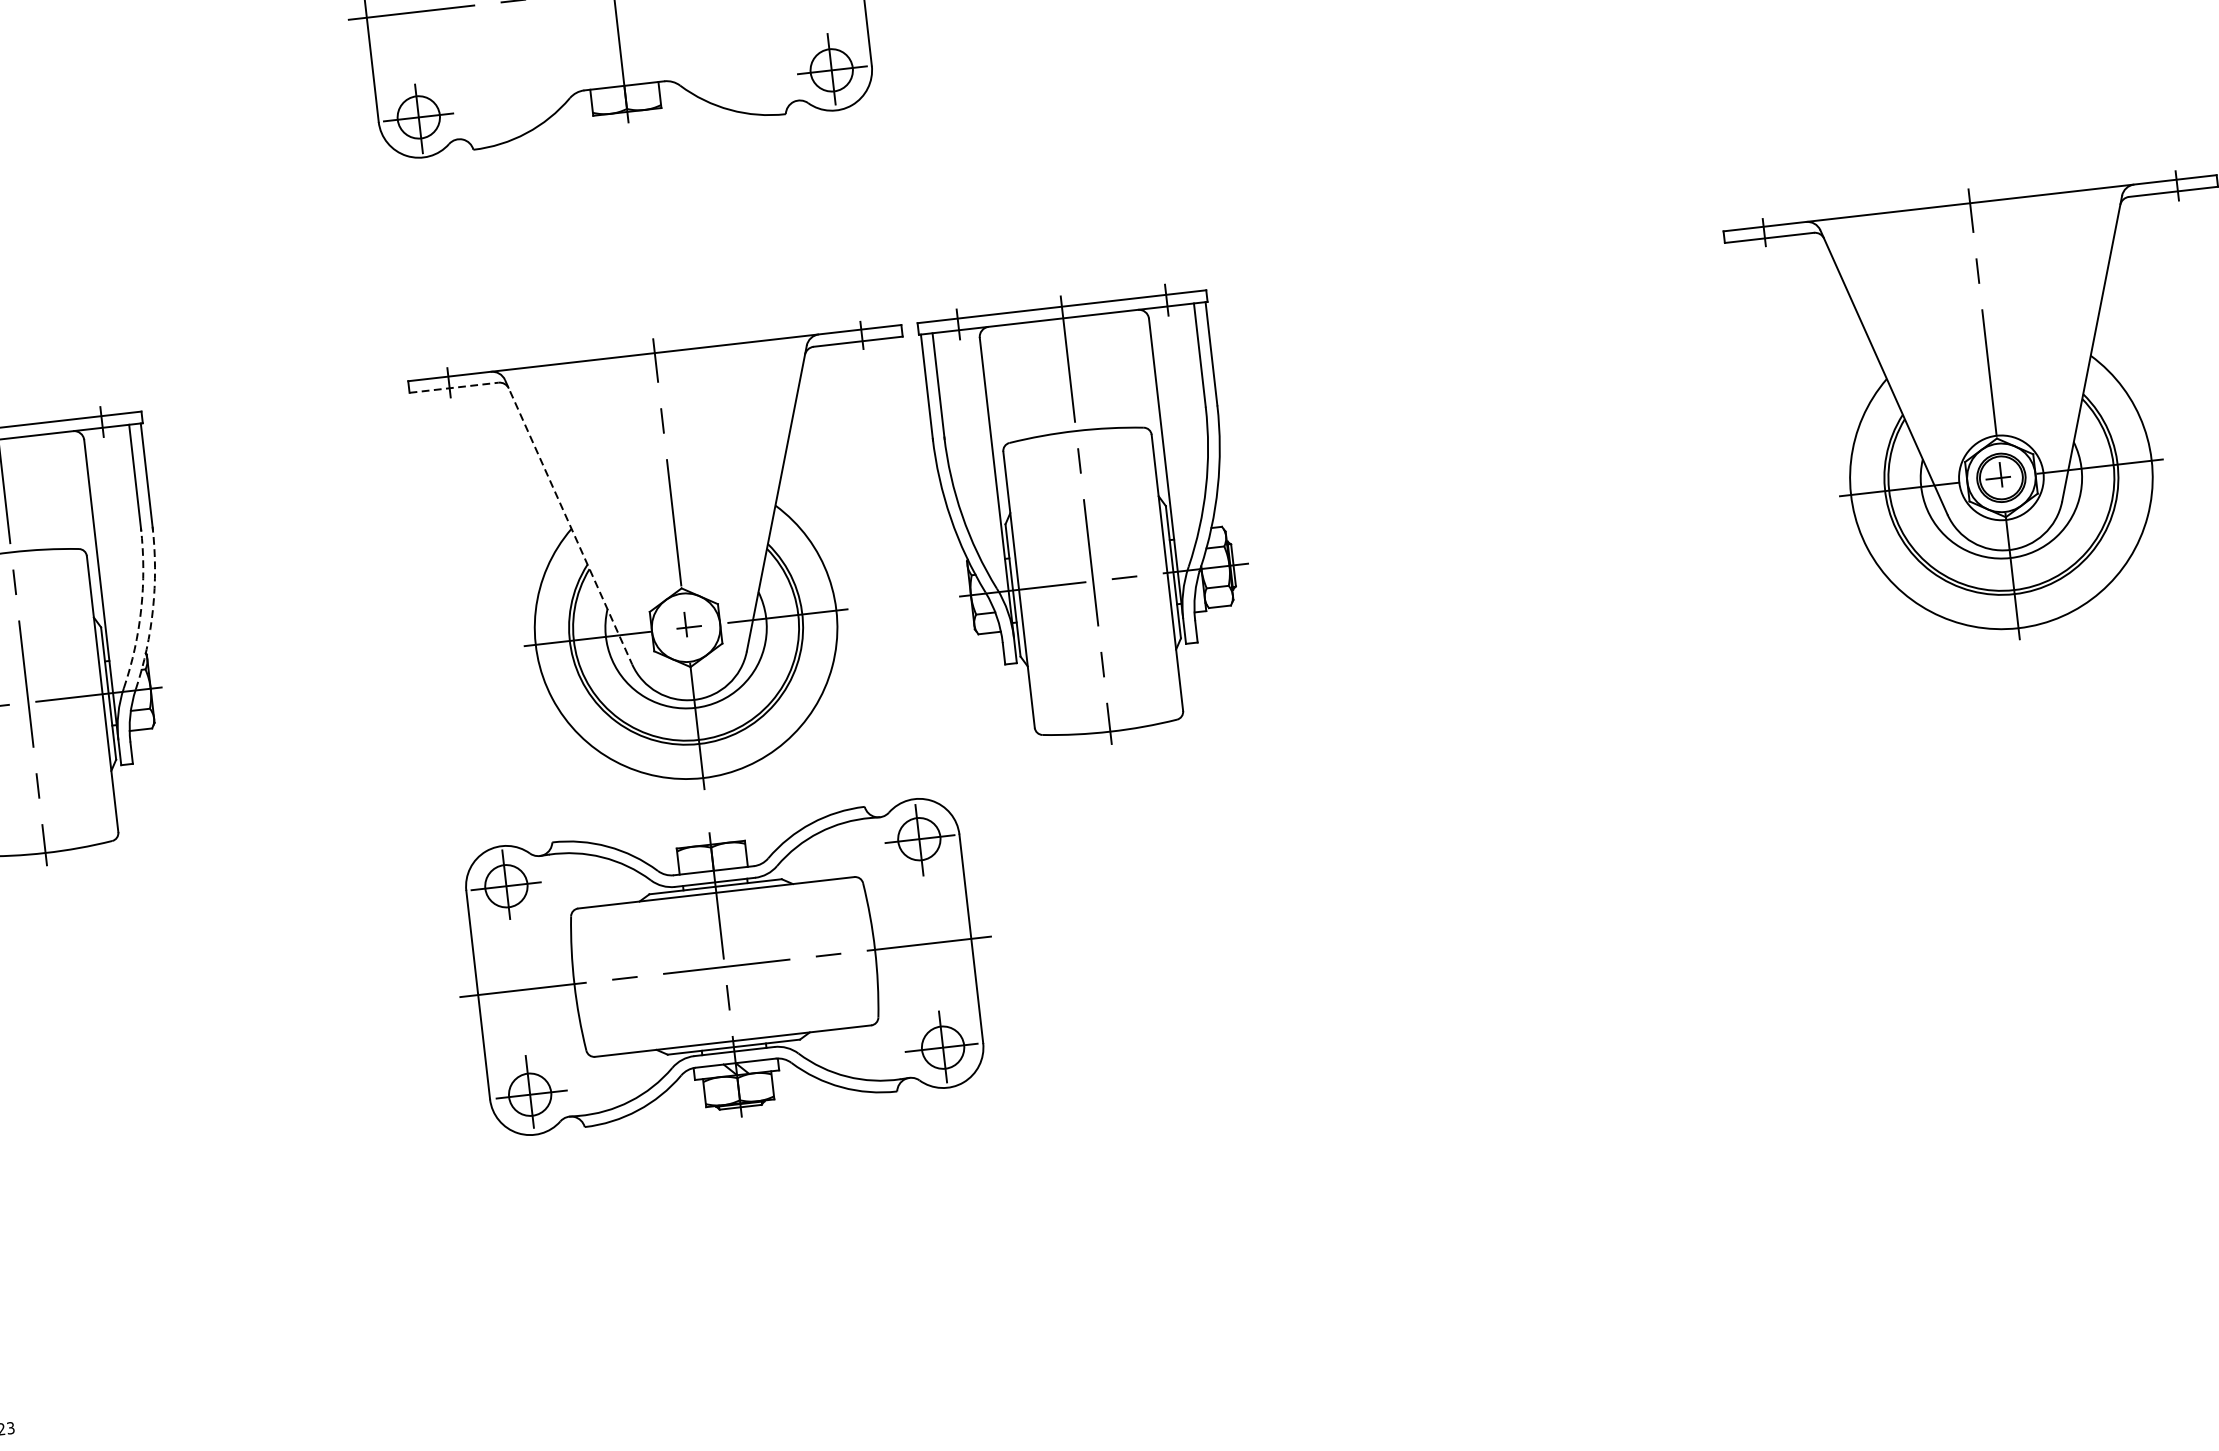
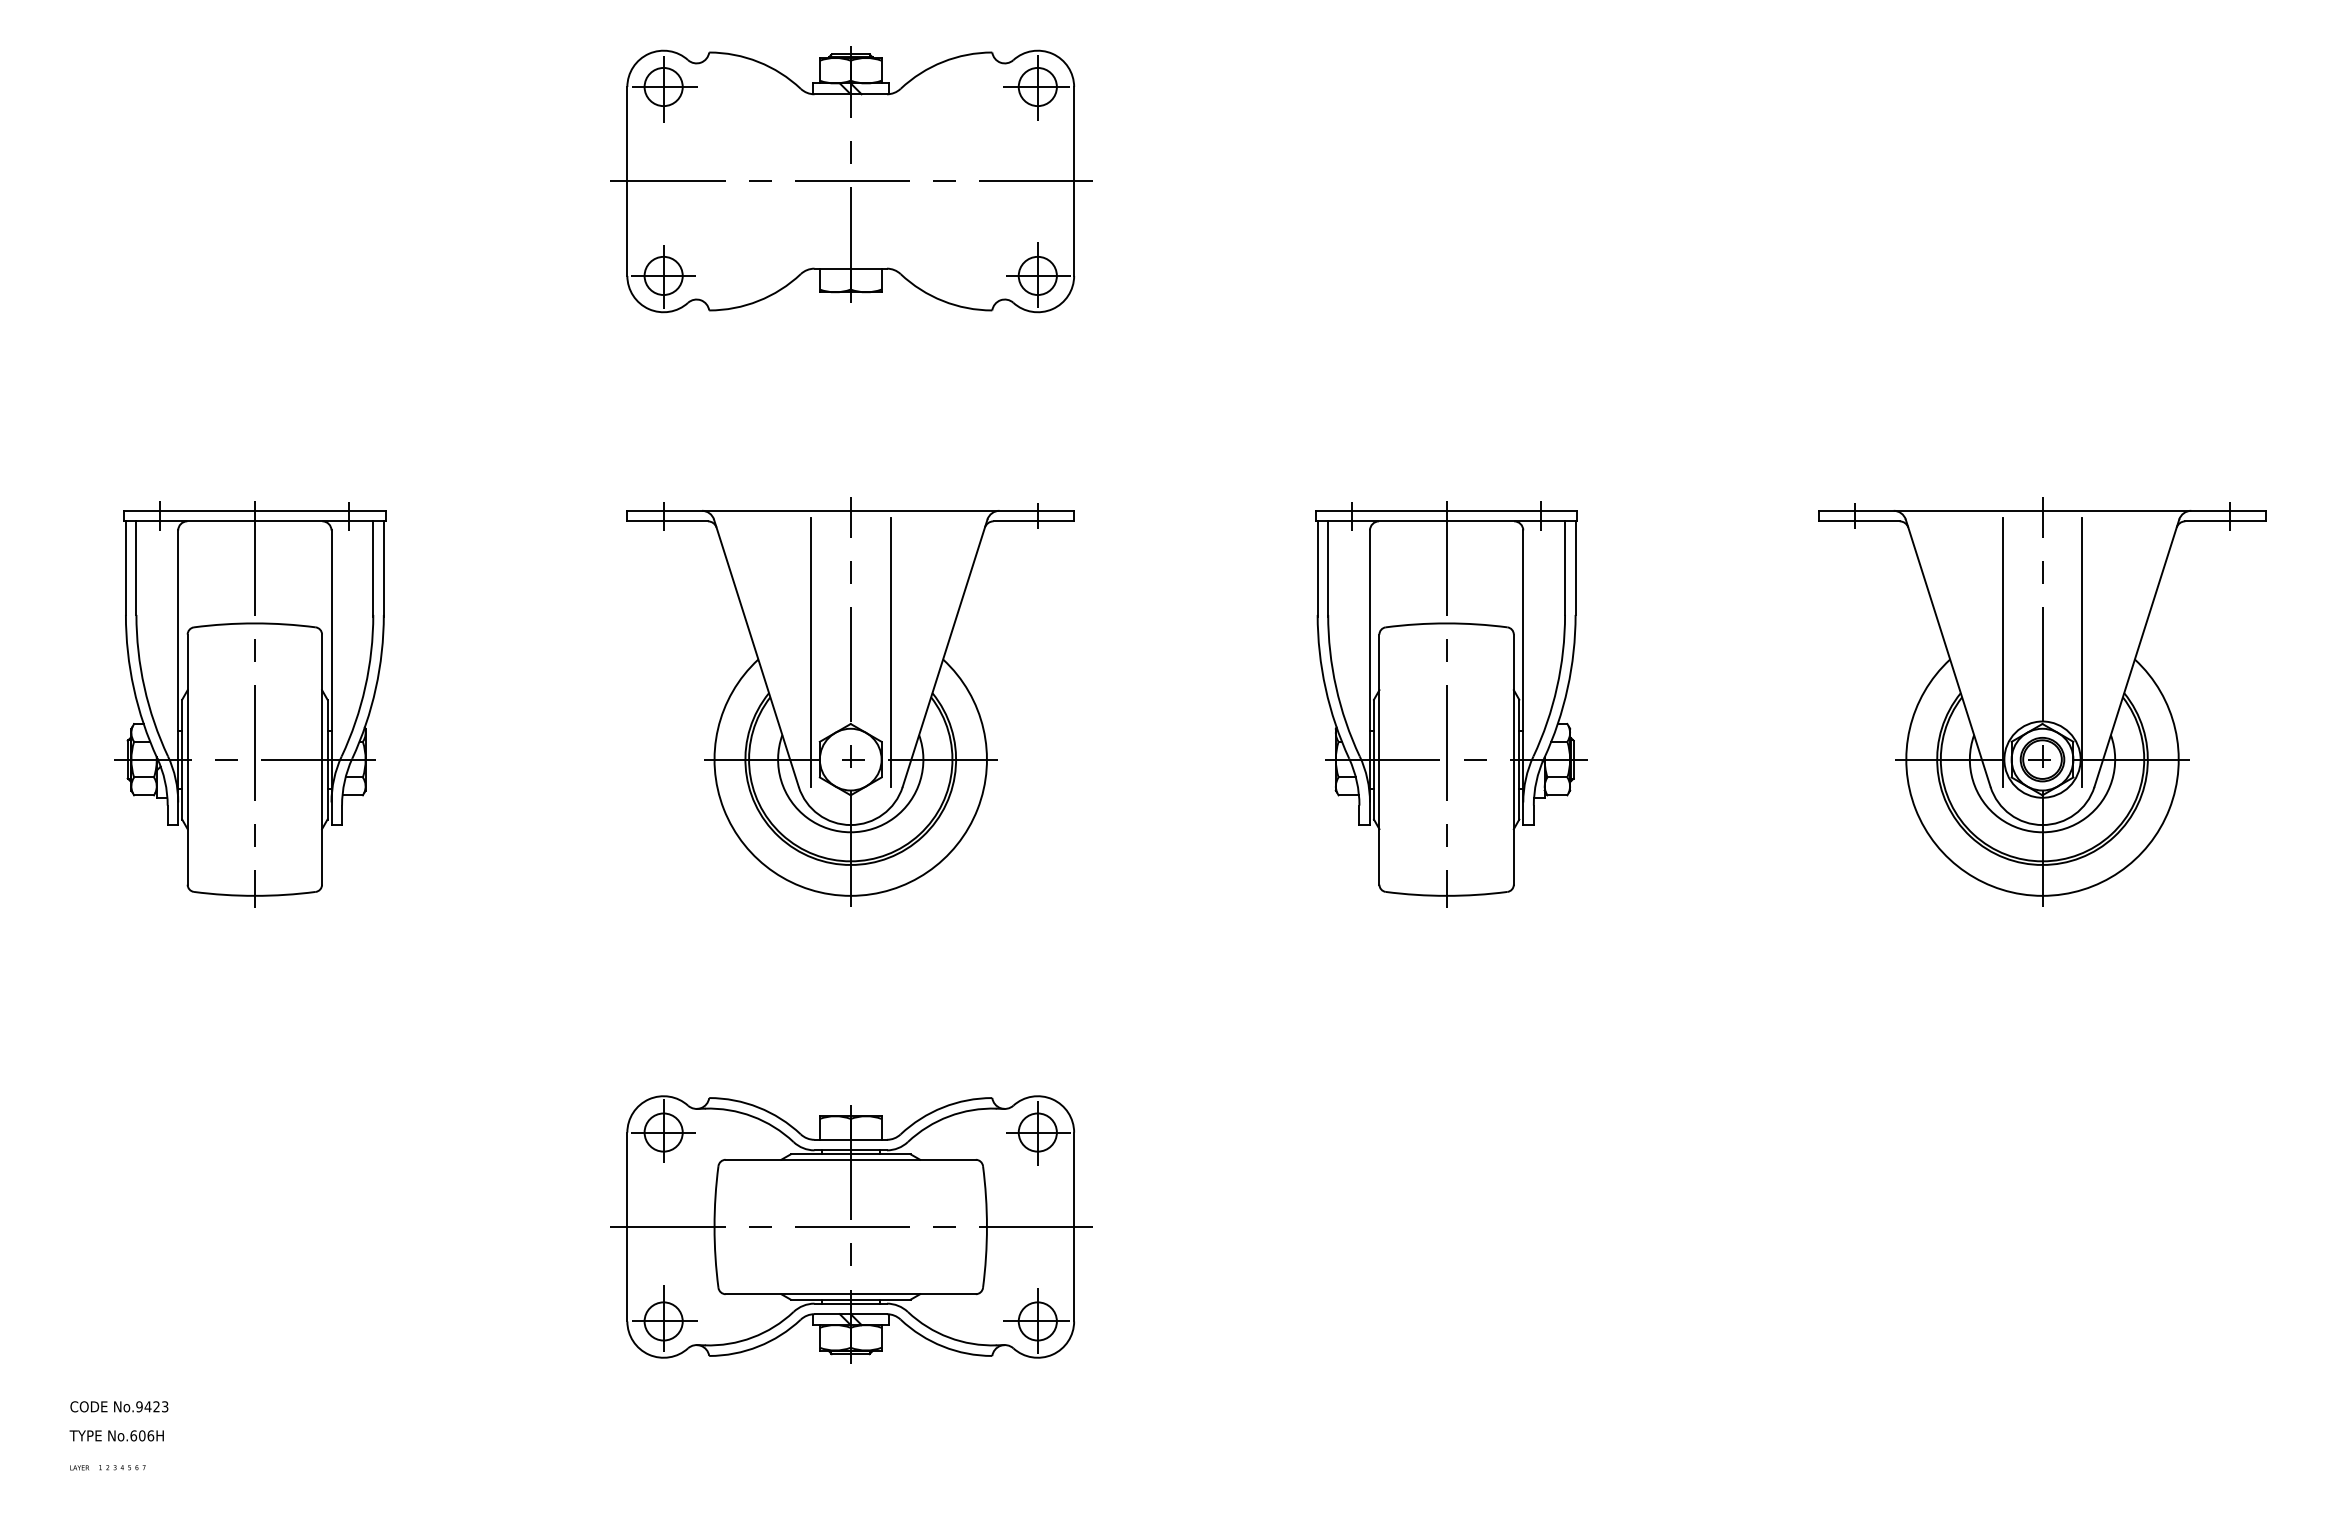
line: (2031, 353) -> (2082, 651), added
line: (1943, 364) -> (2002, 652), added
line: (455, 387) -> (668, 521), dashed -> solid
line: (716, 504) -> (890, 652), added
line: (628, 513) -> (810, 651), added
part: (1091, 519) -> (1451, 704), moved
line: (568, 522) -> (756, 653), dashed -> solid
arc: (152, 608) -> (375, 688), dashed -> solid
arc: (141, 609) -> (365, 687), dashed -> solid
part: (725, 969) -> (851, 1229), moved

